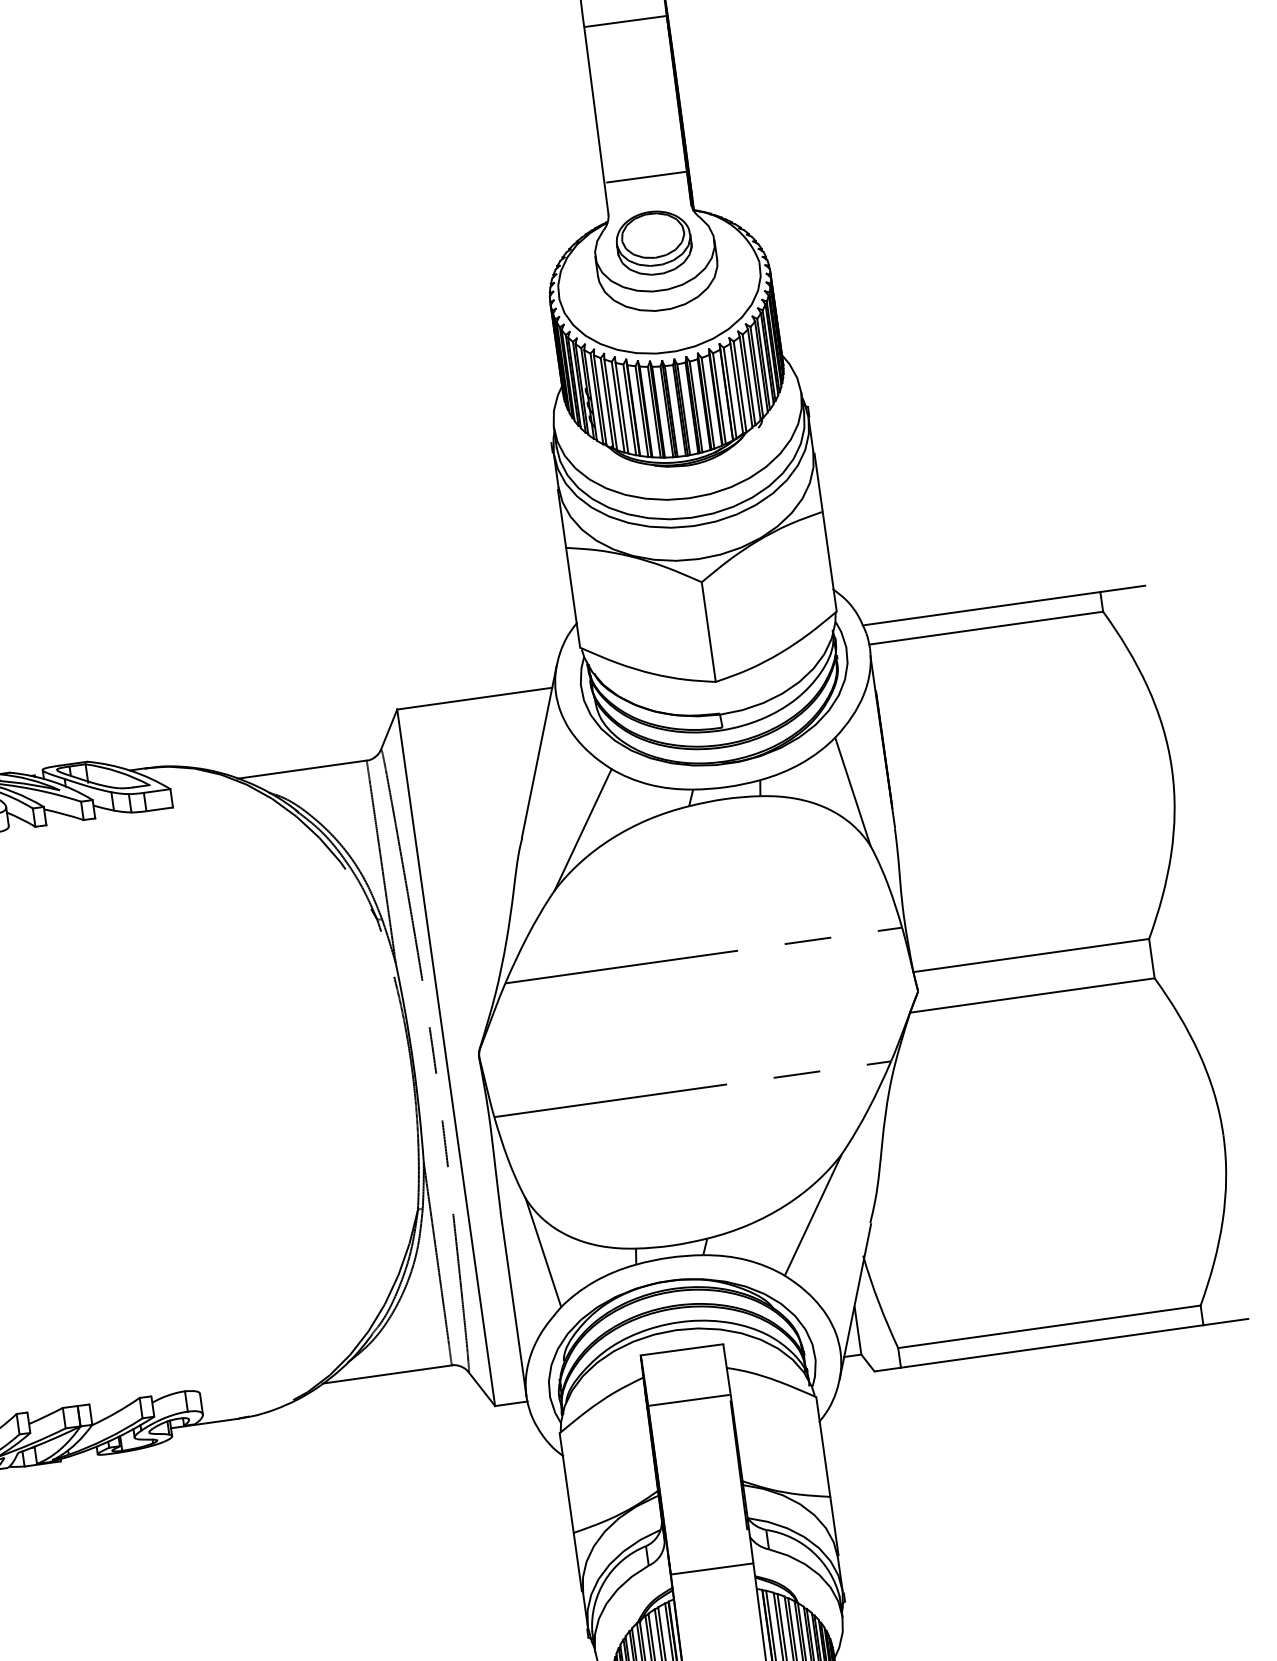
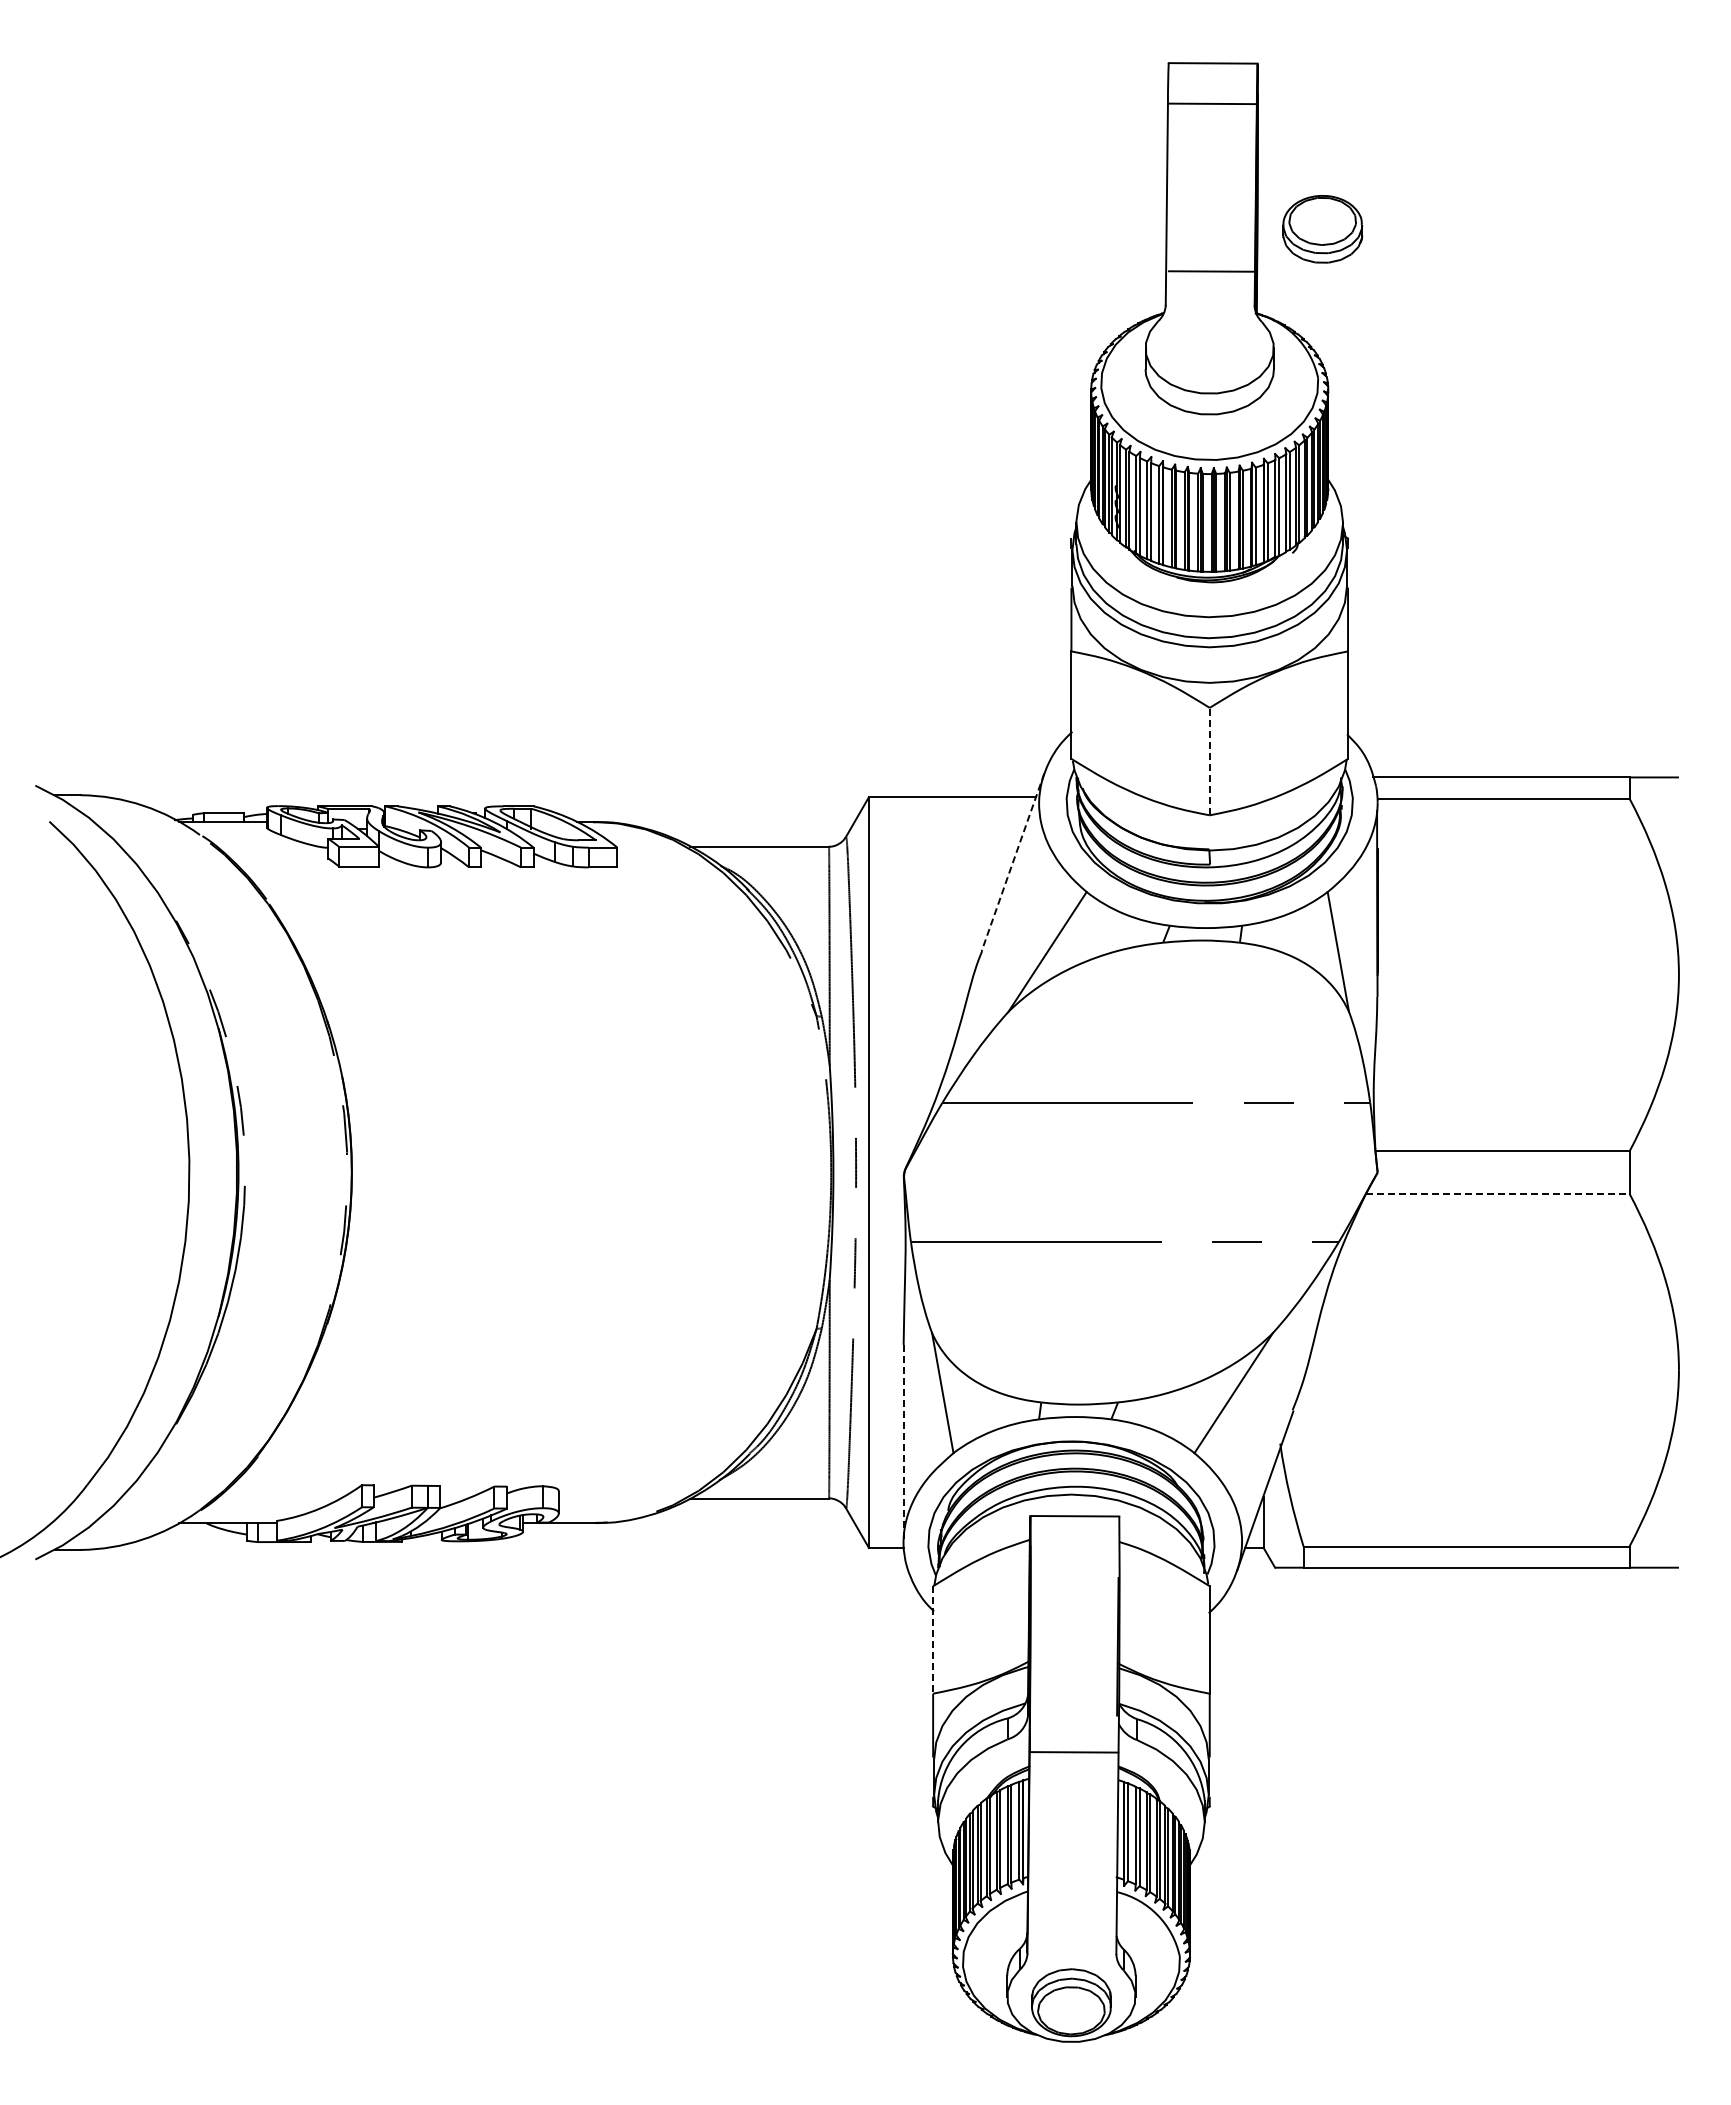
part: (653, 243) -> (1322, 229), moved
line: (708, 632) -> (1209, 761), solid -> dashed
line: (538, 751) -> (1012, 862), solid -> dashed
line: (1032, 995) -> (1497, 1193), solid -> dashed
line: (513, 1304) -> (903, 1443), solid -> dashed
line: (687, 1400) -> (1073, 1570), removed
line: (566, 1482) -> (933, 1639), solid -> dashed

